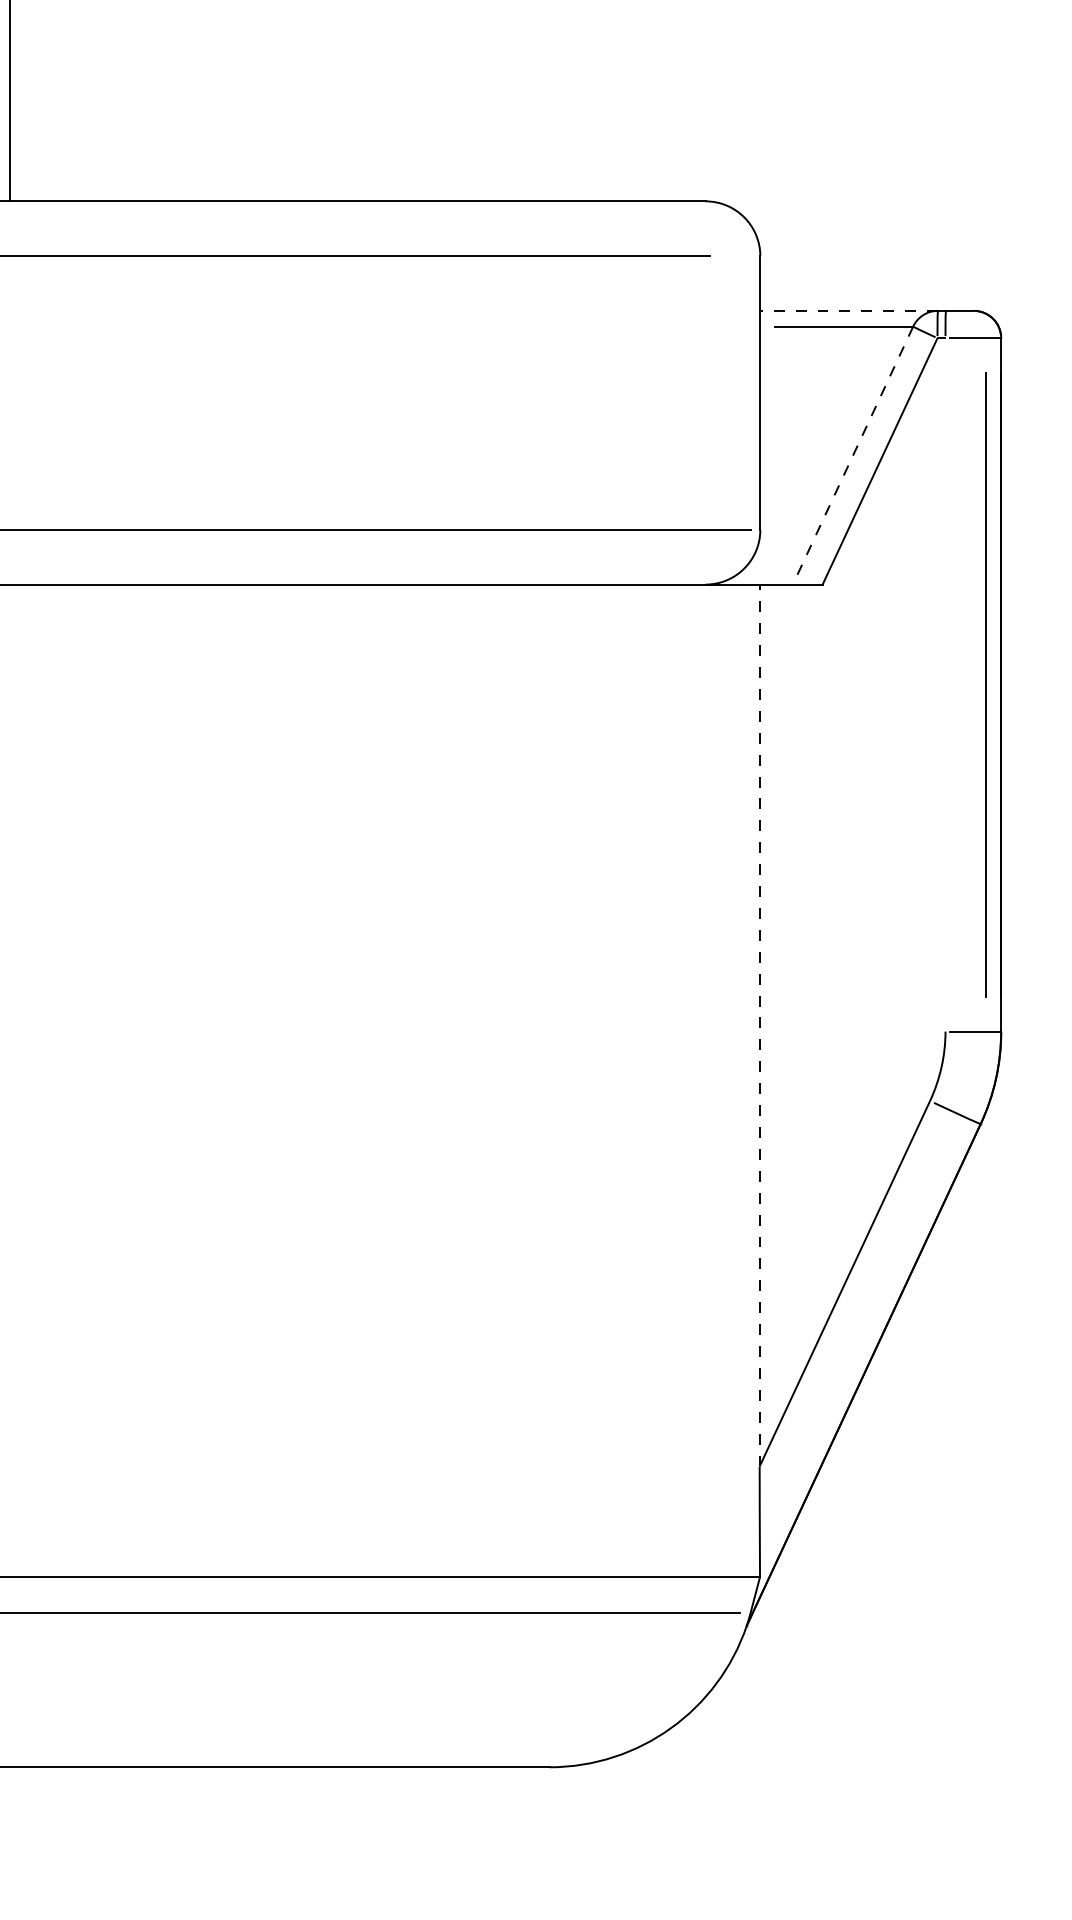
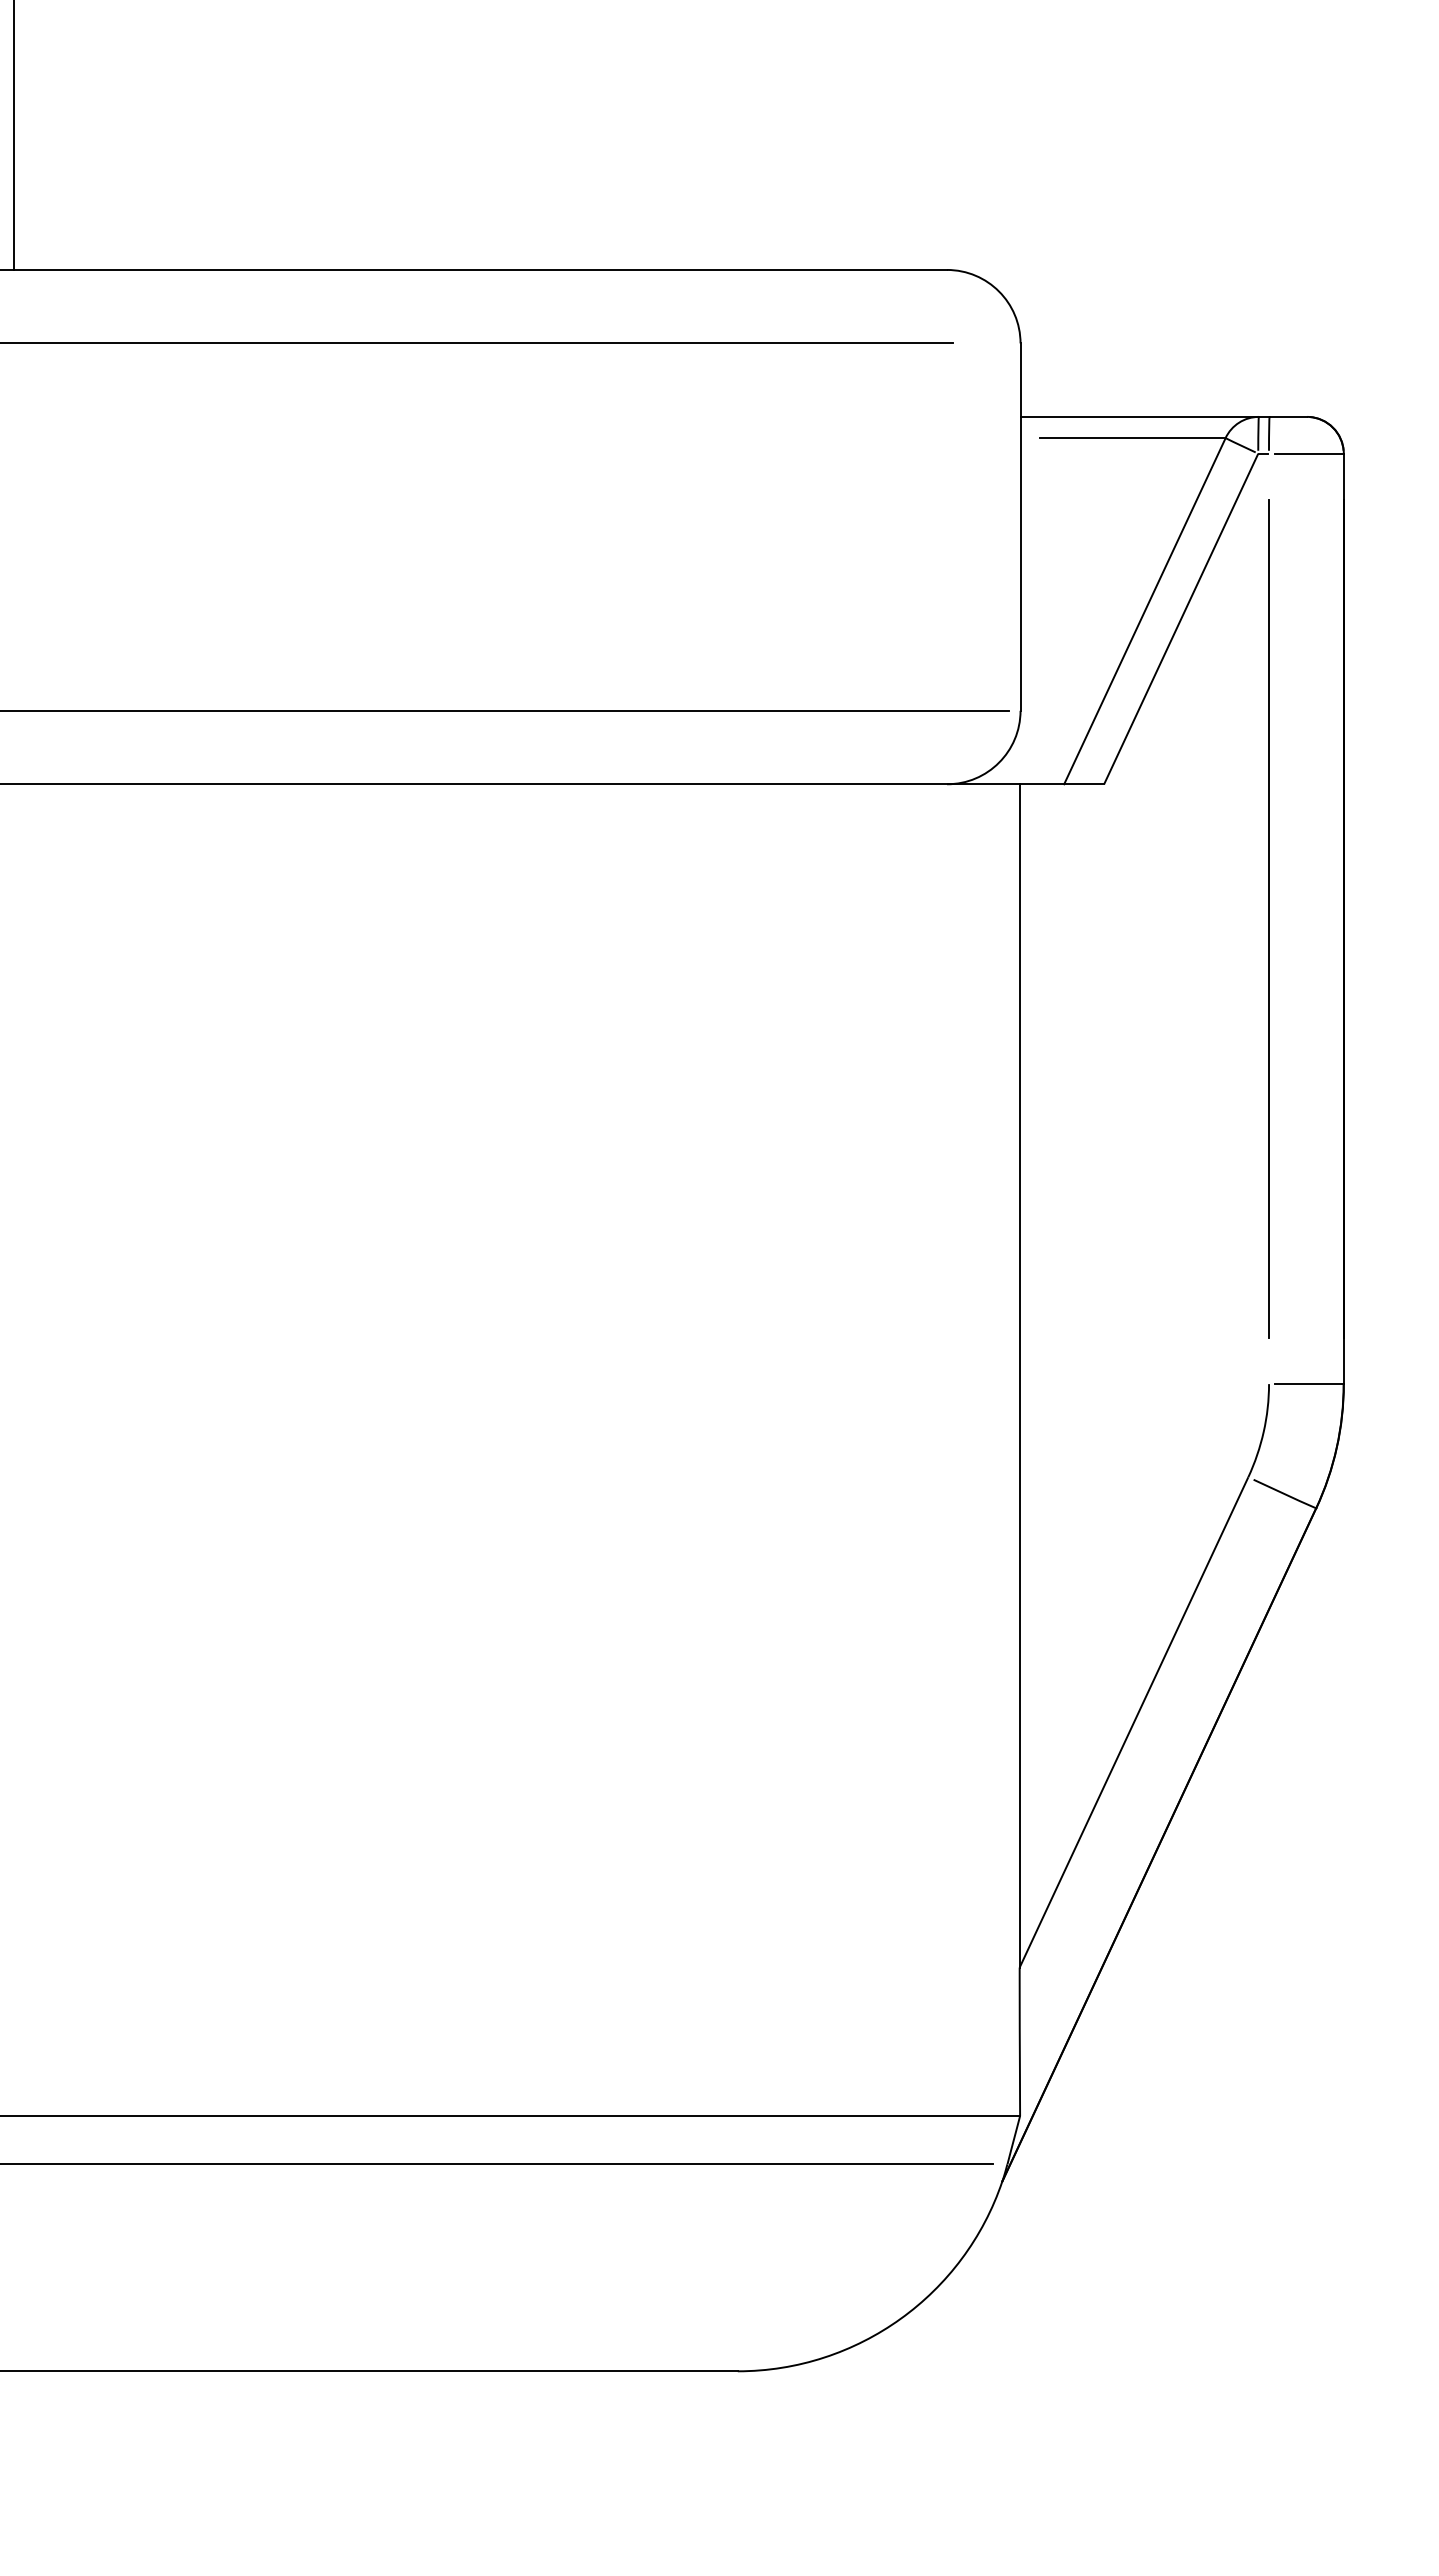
line: (848, 310) -> (1139, 416), dashed -> solid
line: (852, 455) -> (1144, 611), dashed -> solid
line: (985, 684) -> (1268, 918), moved
line: (759, 1025) -> (1019, 1375), dashed -> solid

